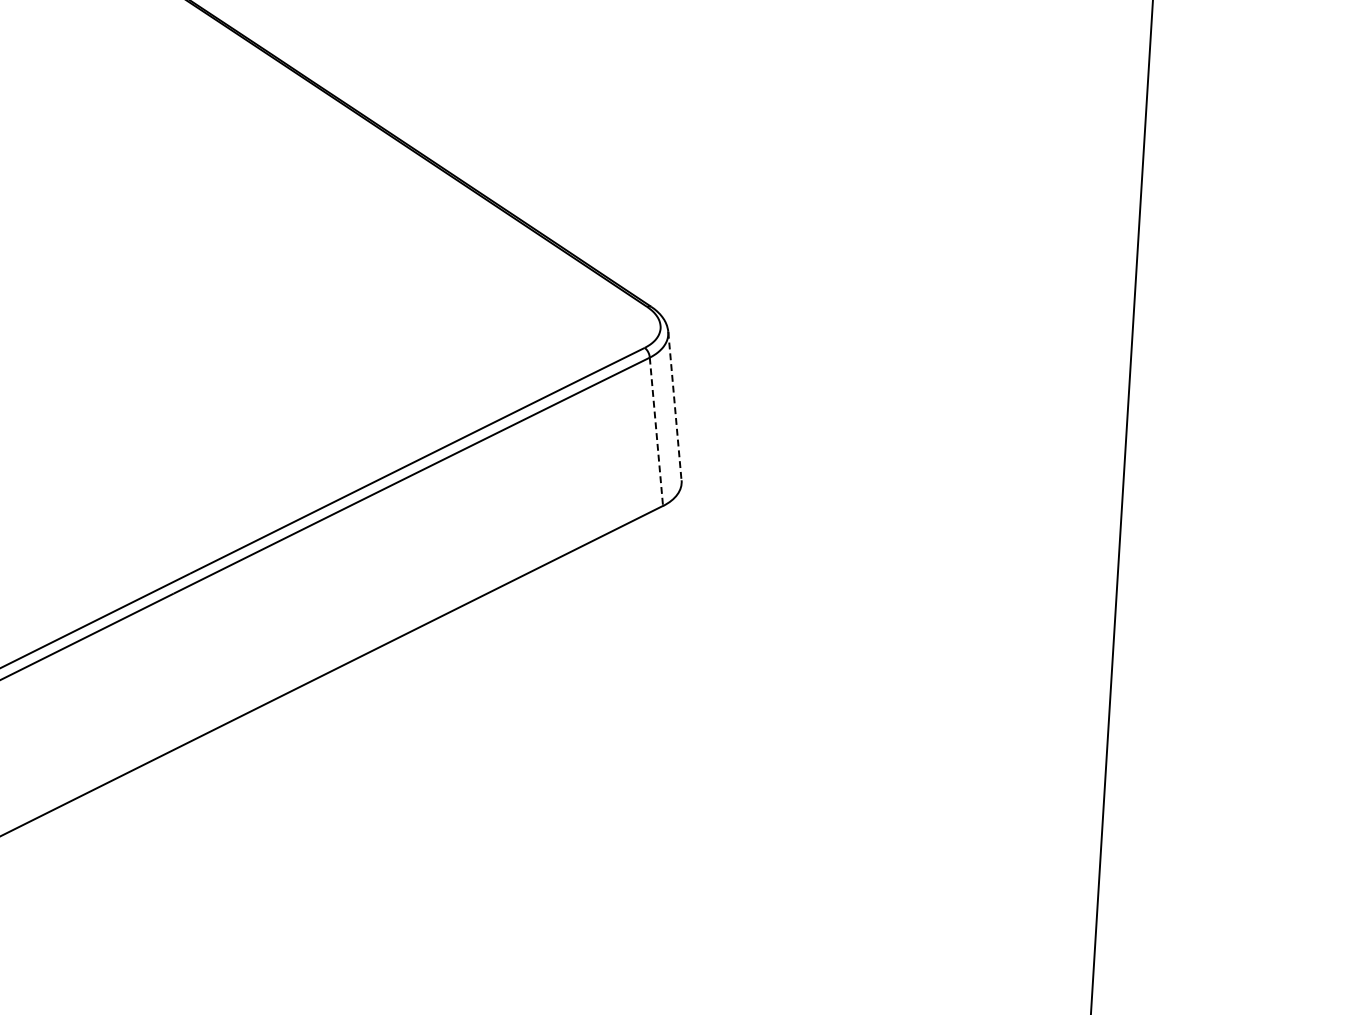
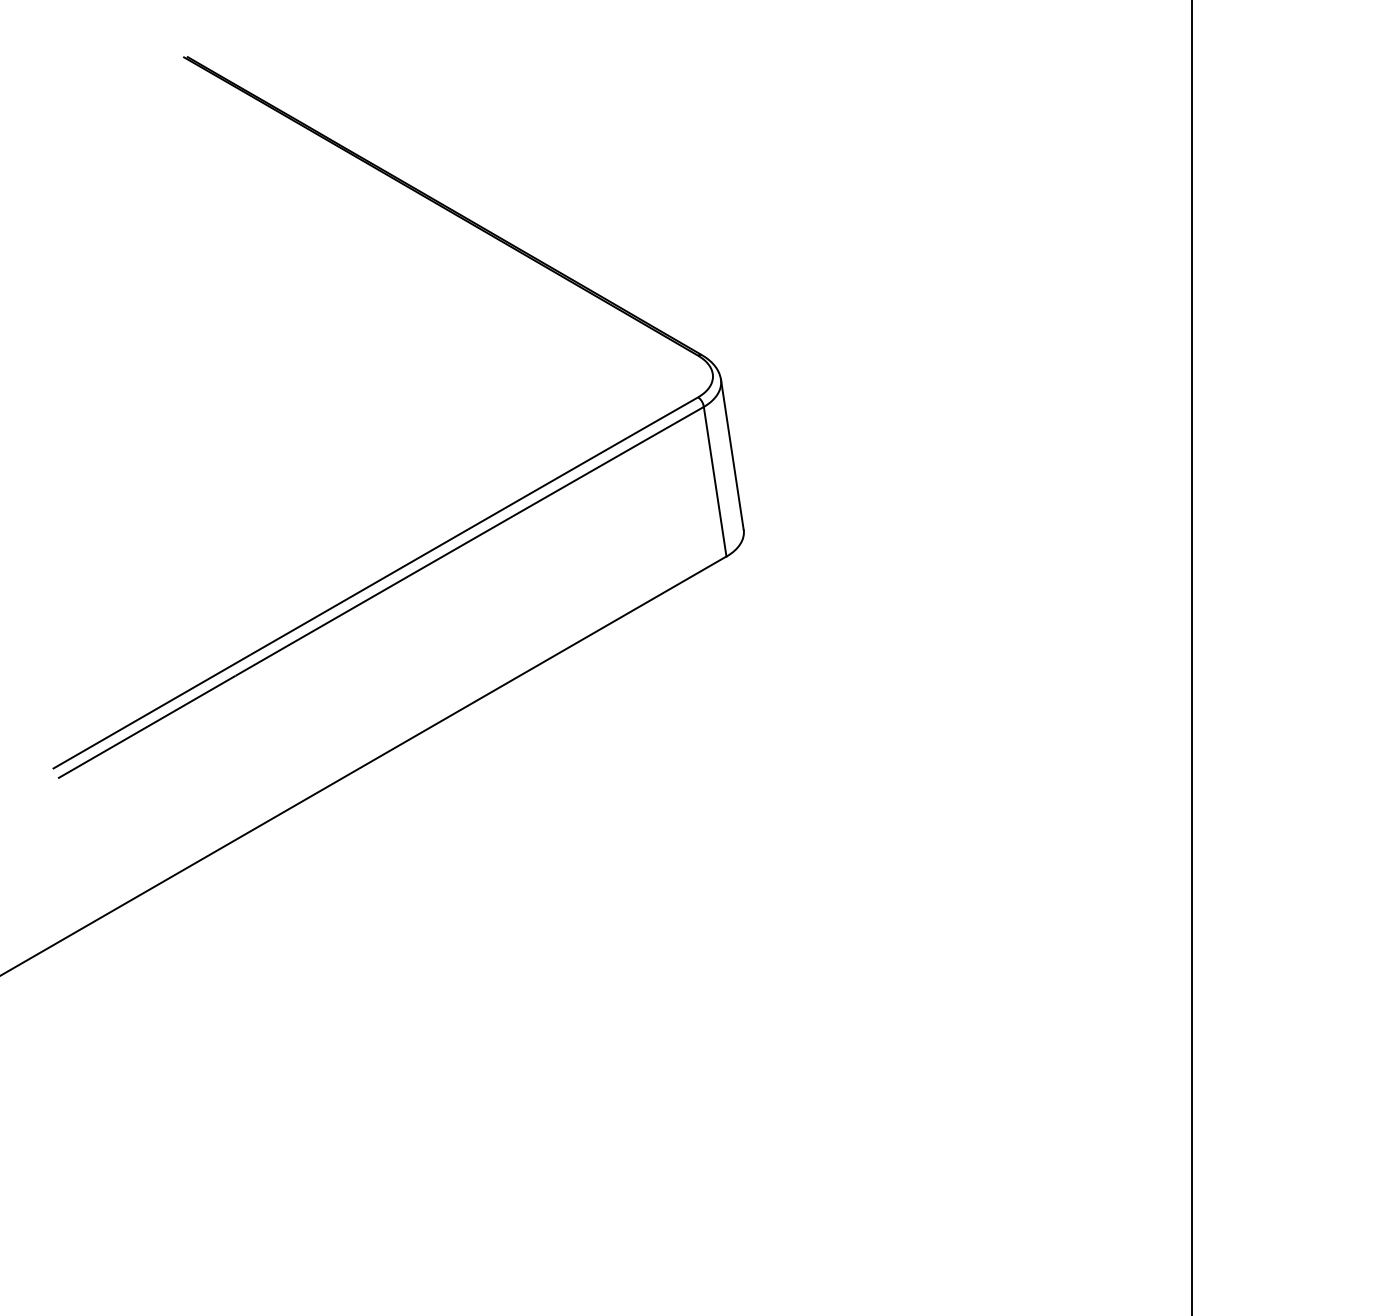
line: (675, 406) -> (732, 454), dashed -> solid
line: (656, 431) -> (715, 481), dashed -> solid

